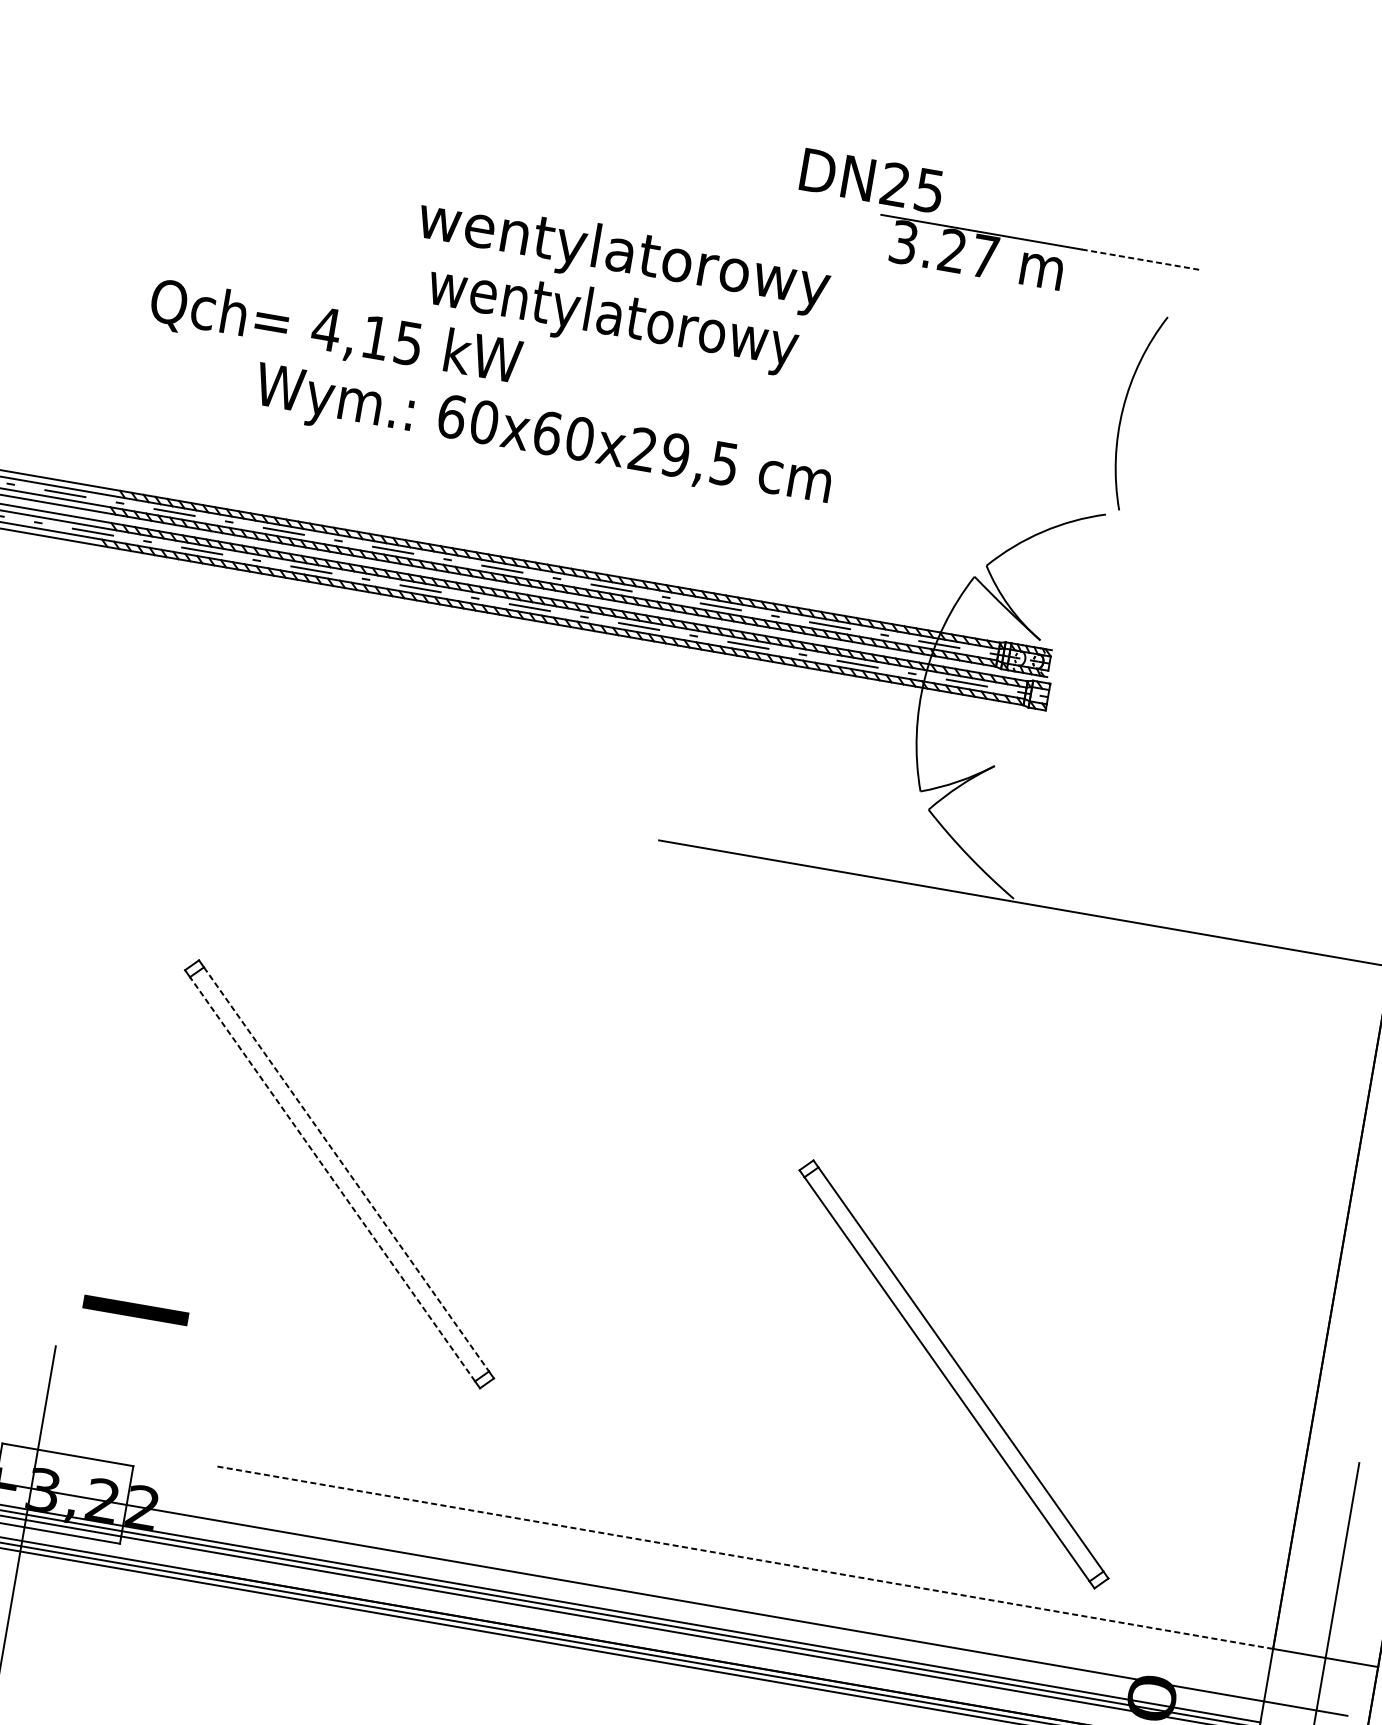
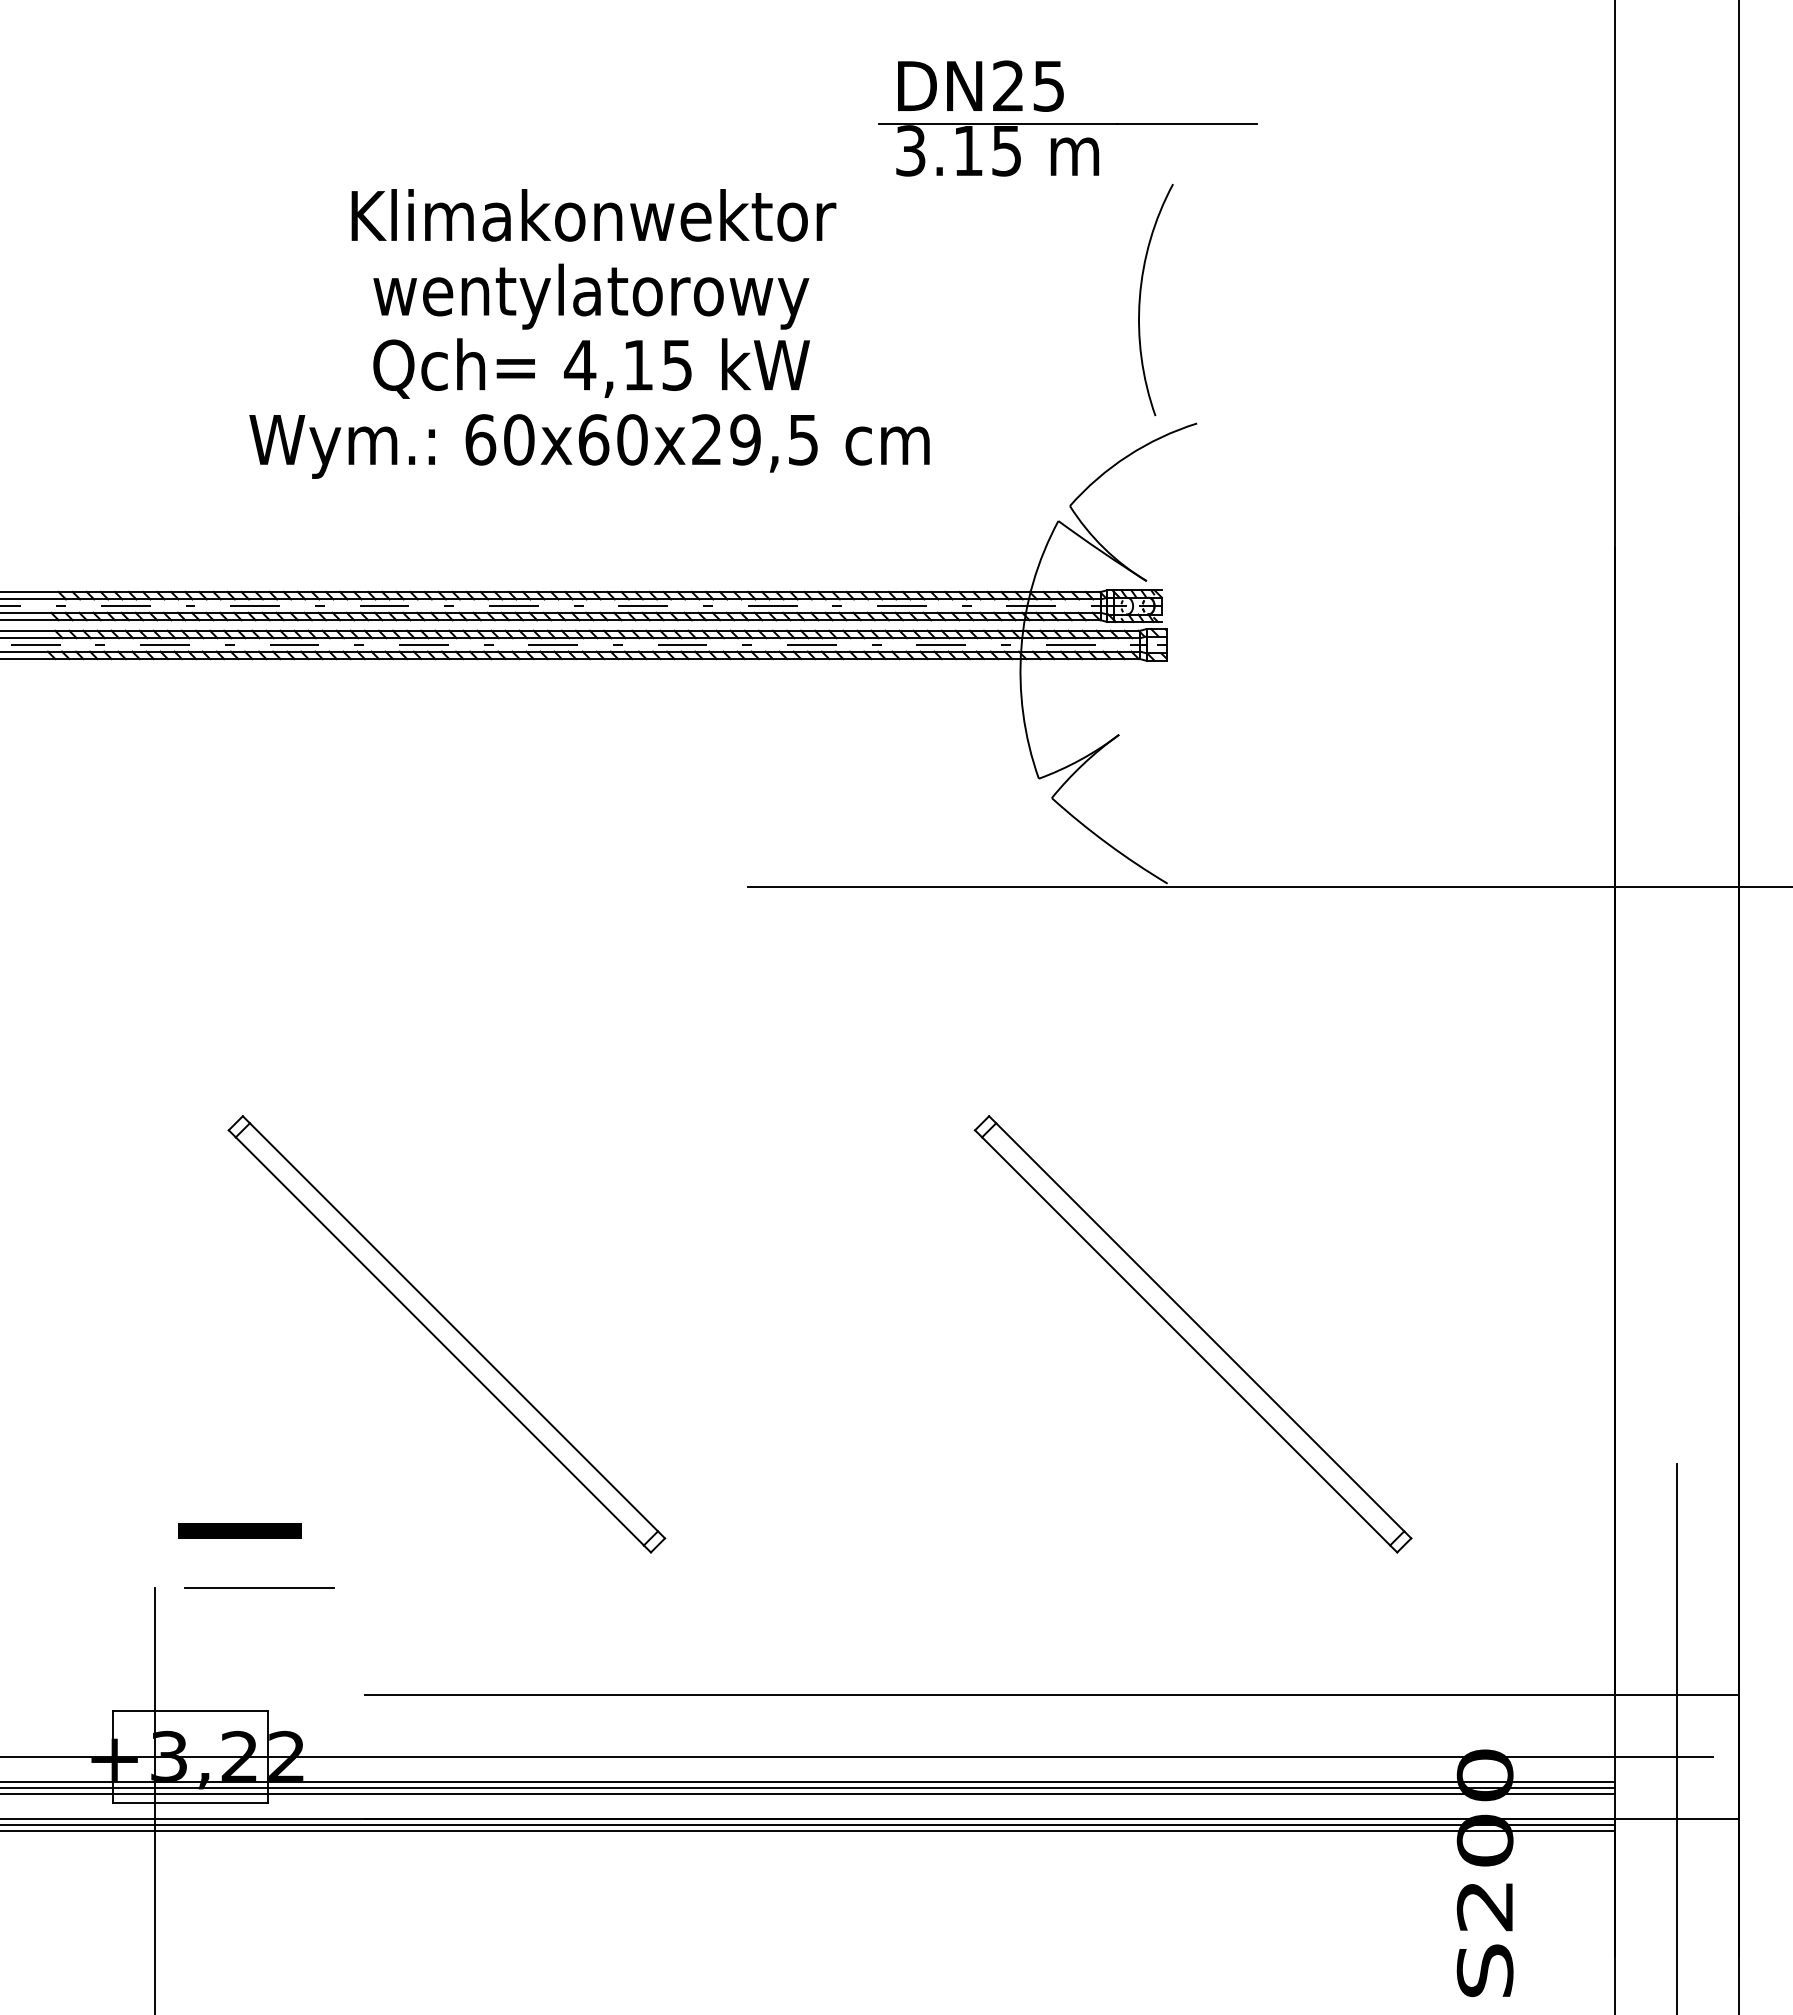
text: (871, 180) -> (980, 85), moved
text: (967, 253) -> (986, 150), 3.27 -> 3.15
text: (624, 255) -> (592, 221), wentylatorowy -> Klimakonwektor
line: (1141, 259) -> (1187, 123), dashed -> solid
text: (335, 333) -> (591, 368), moved
arc: (1125, 405) -> (1141, 294), moved
text: (542, 438) -> (589, 446), moved
line: (346, 1169) -> (453, 1327), dashed -> solid
line: (332, 1179) -> (439, 1341), dashed -> solid
line: (143, 1361) -> (258, 1588), added
part: (953, 1374) -> (1192, 1334), moved
line: (746, 1557) -> (990, 1694), dashed -> solid

